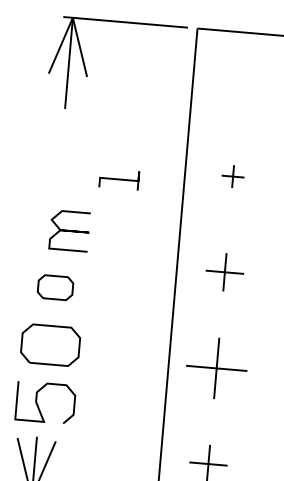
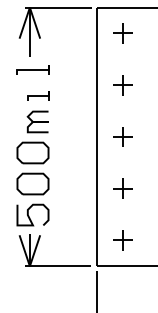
part: (240, 80) -> (122, 33), added
line: (67, 132) -> (32, 69), added
part: (232, 176) -> (122, 85), size x1.67
line: (119, 178) -> (38, 95), moved
part: (54, 286) -> (32, 152), size x1.67
part: (215, 367) -> (122, 188), size x0.62

